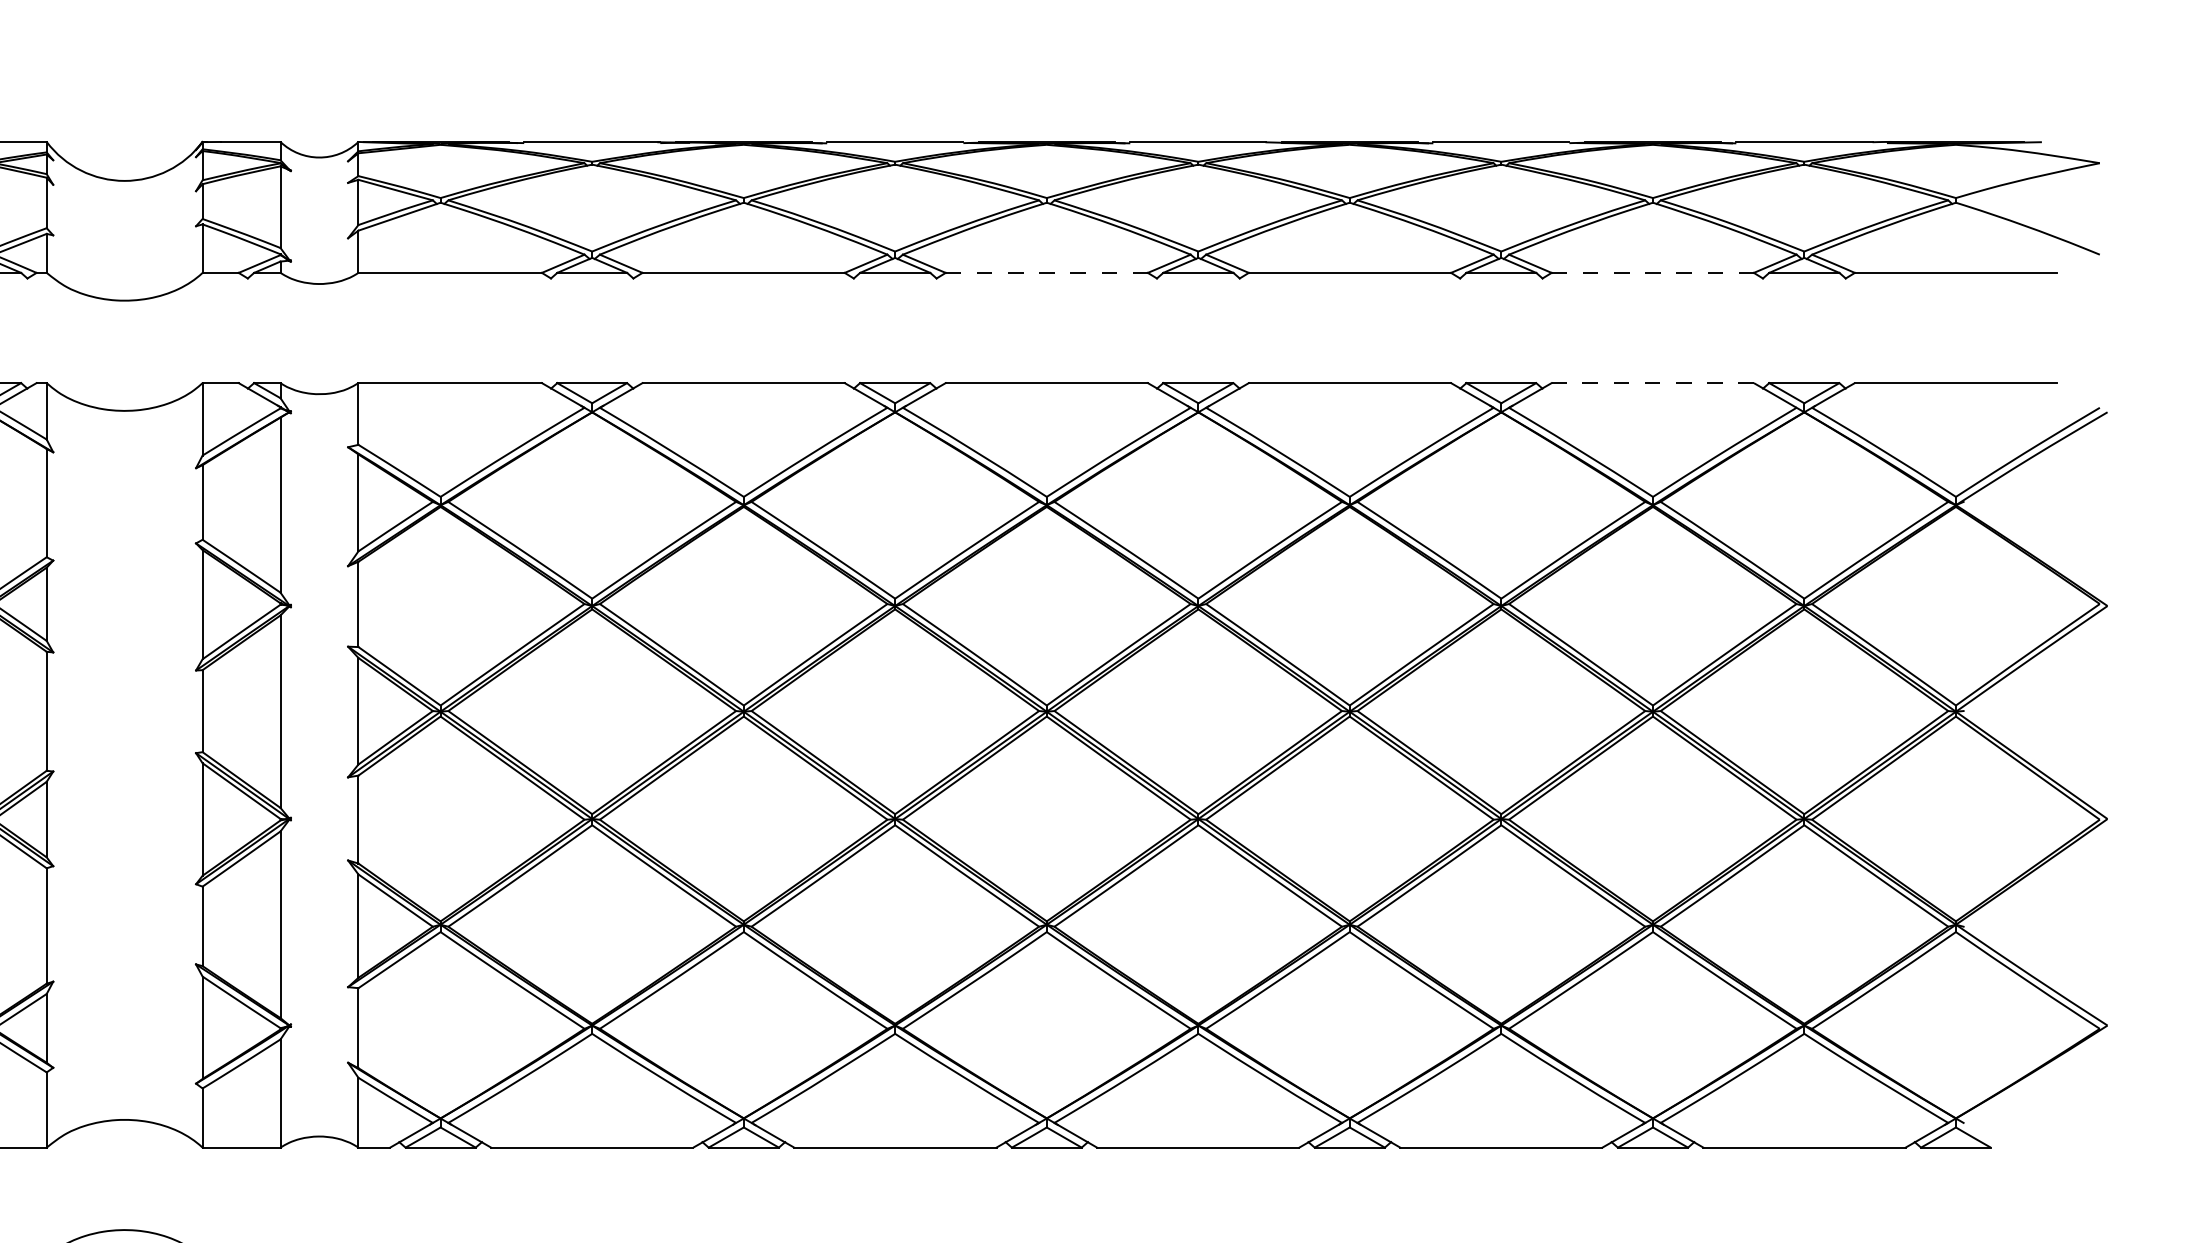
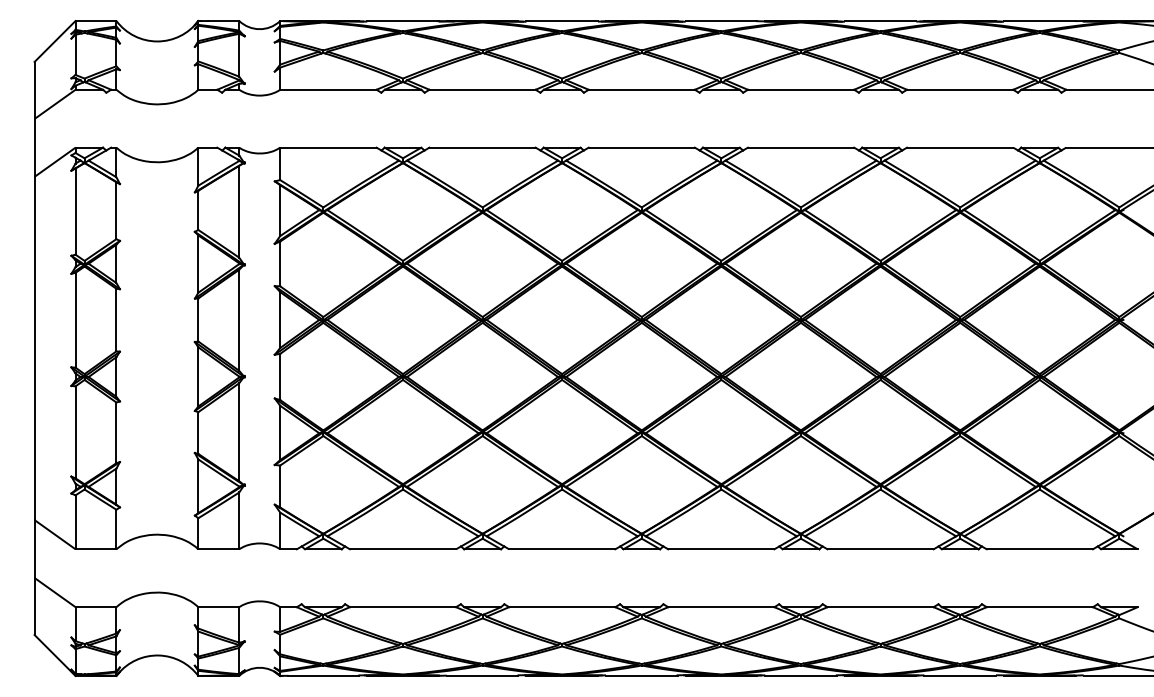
line: (1048, 272) -> (642, 89), dashed -> solid
line: (1653, 272) -> (960, 89), dashed -> solid
line: (1651, 382) -> (959, 147), dashed -> solid

